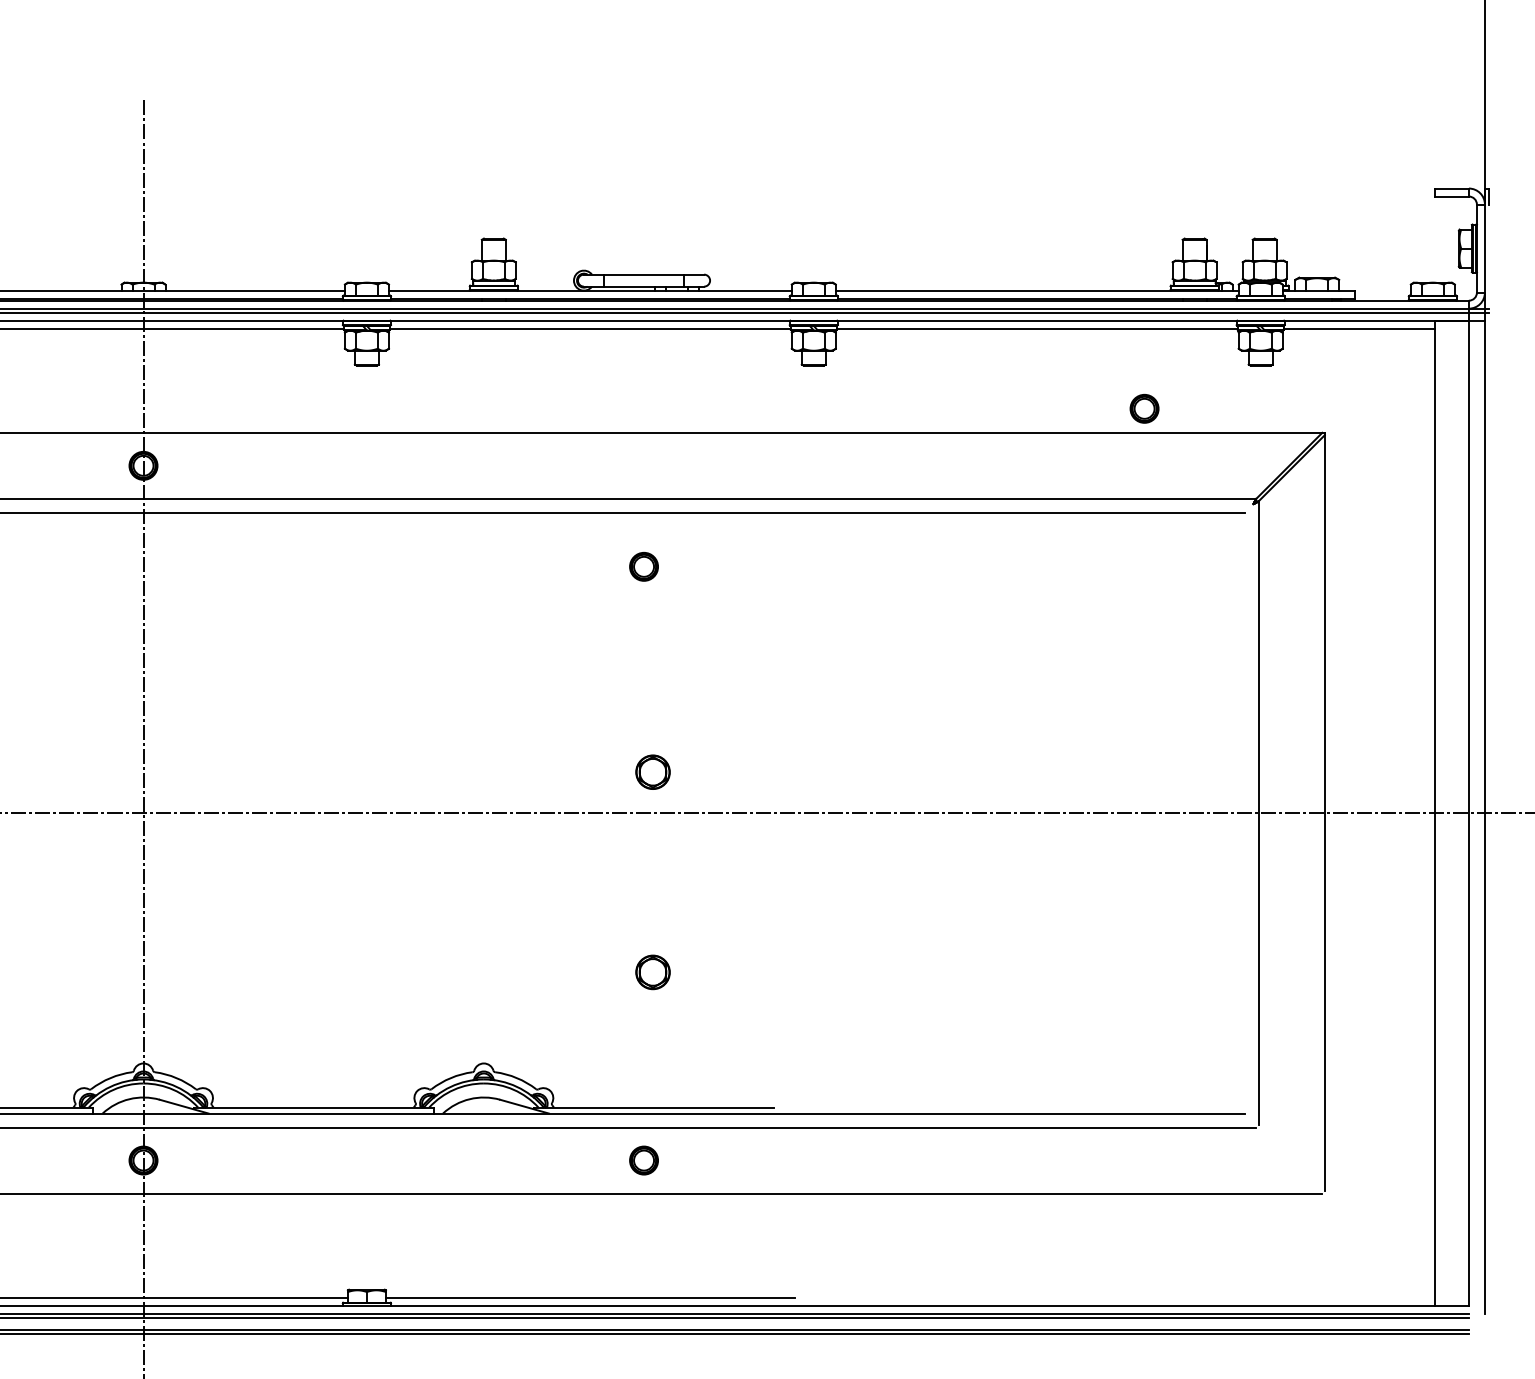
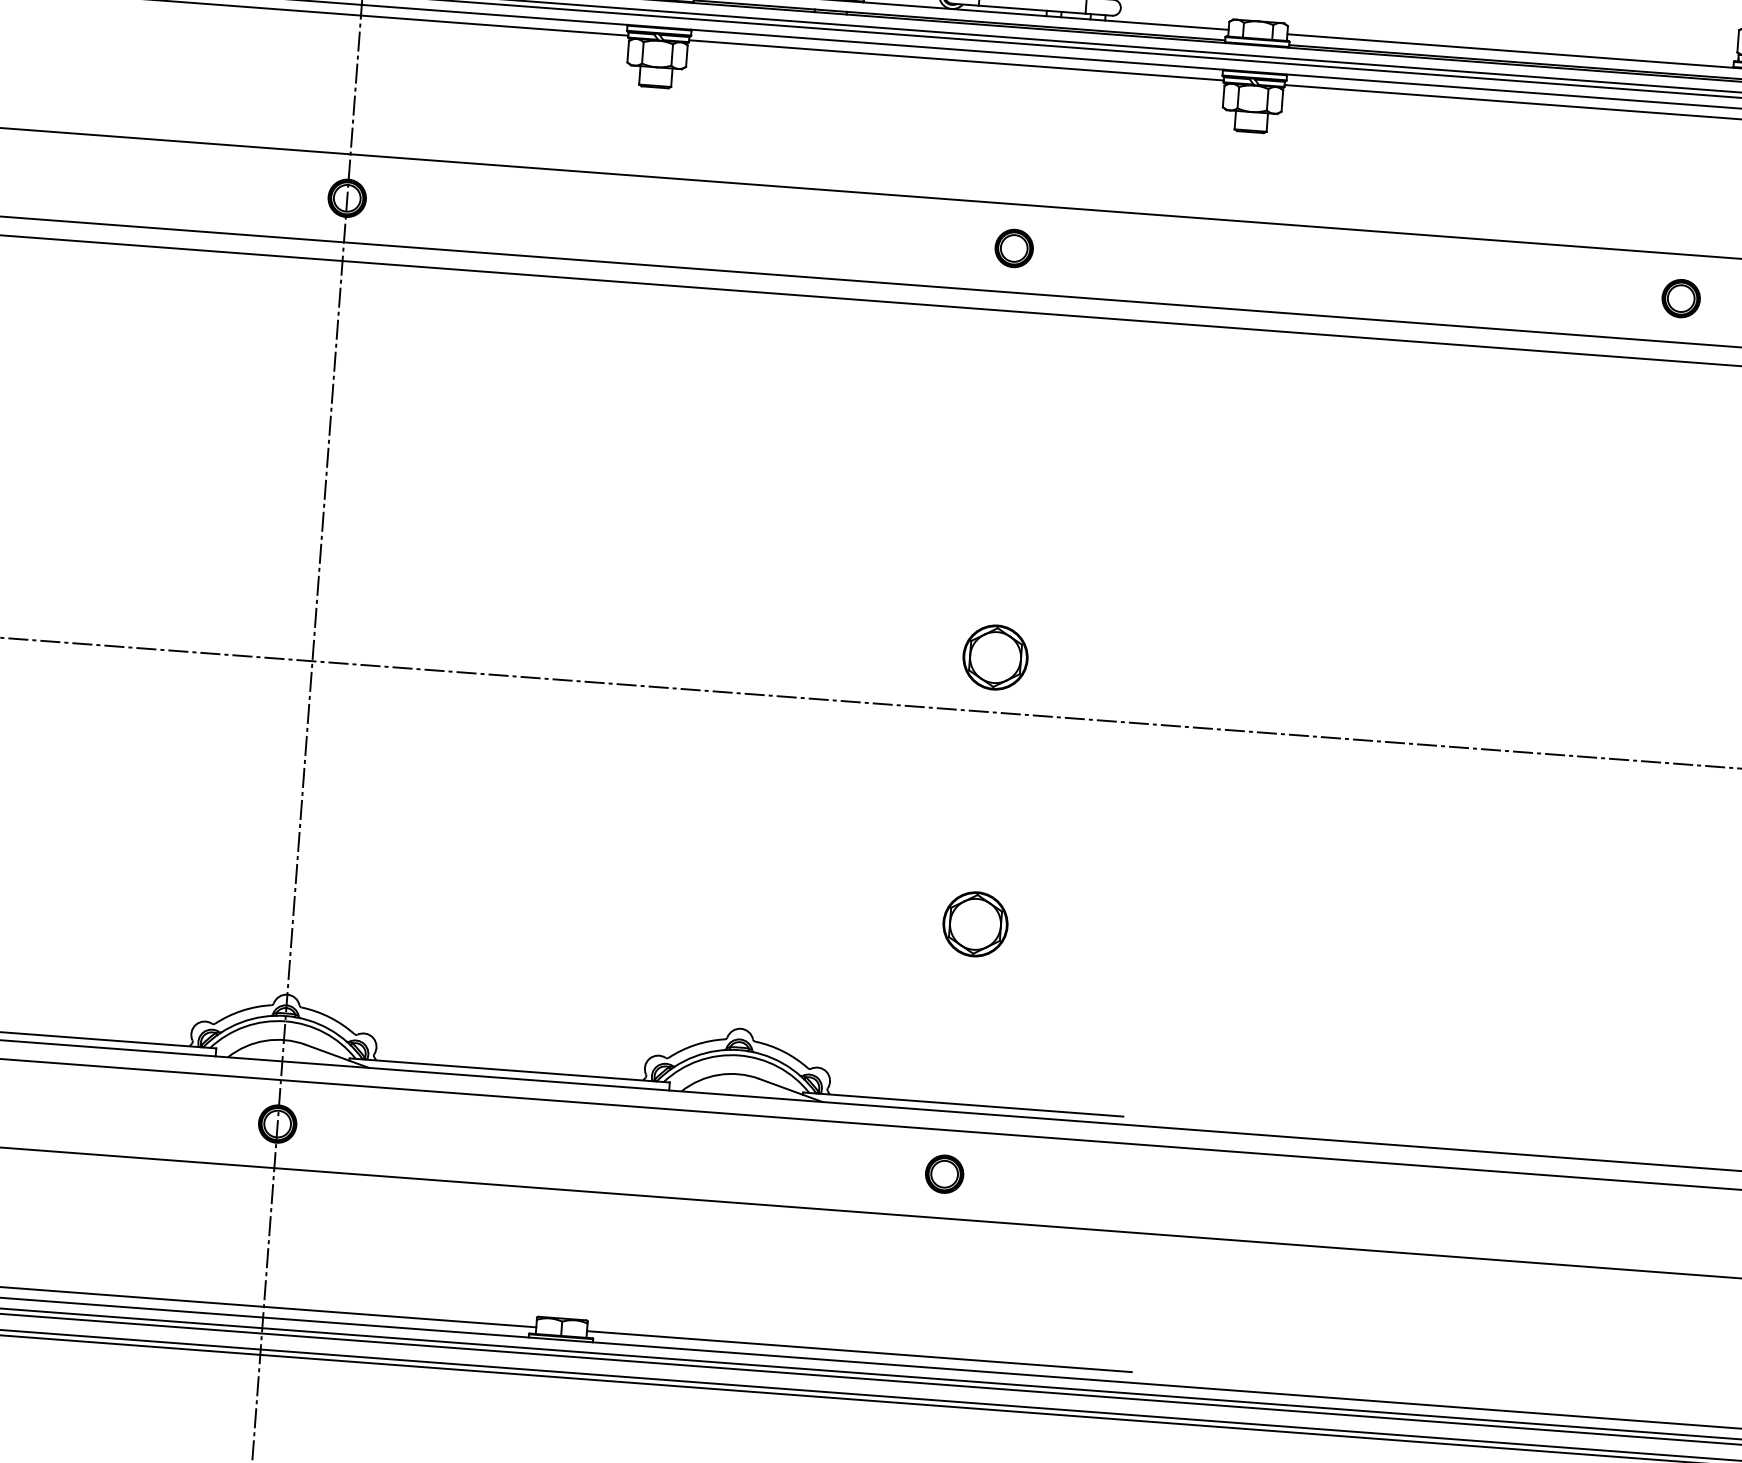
part: (1144, 408) -> (1681, 298), moved
part: (643, 566) -> (1013, 247), moved
part: (652, 772) -> (994, 657), size x1.43
part: (652, 972) -> (974, 924), size x1.43

